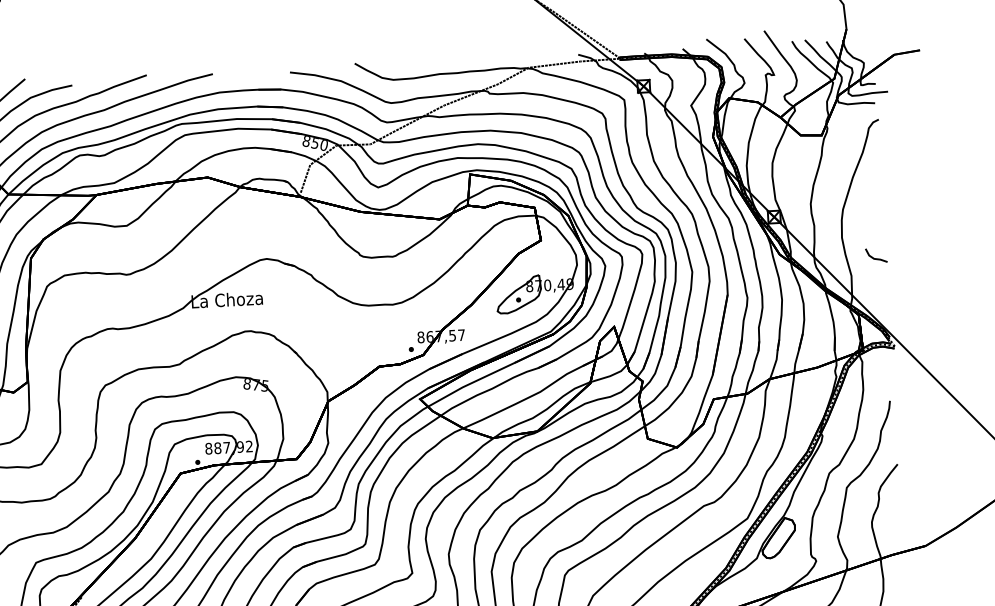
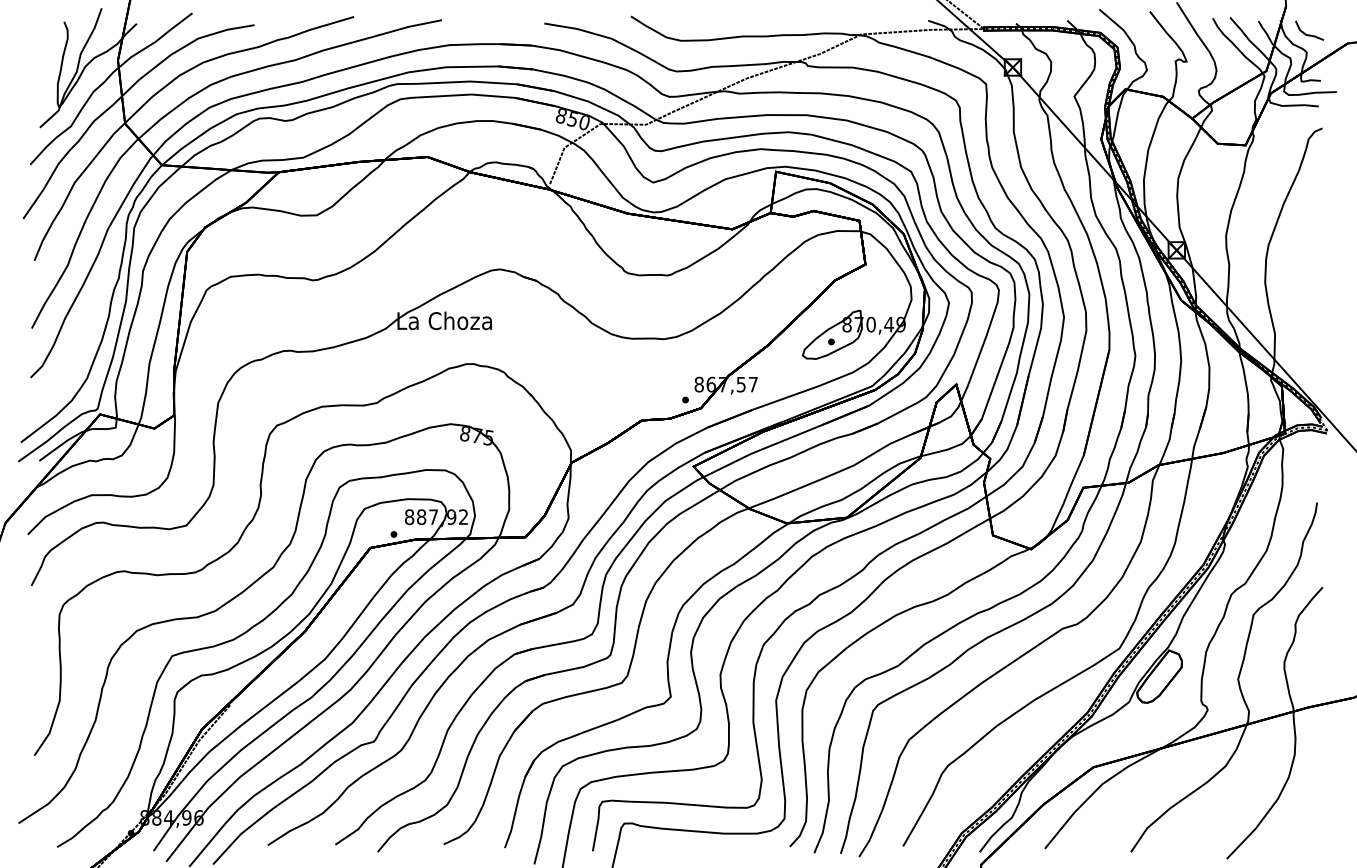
line: (876, 258) -> (1309, 34), moved

